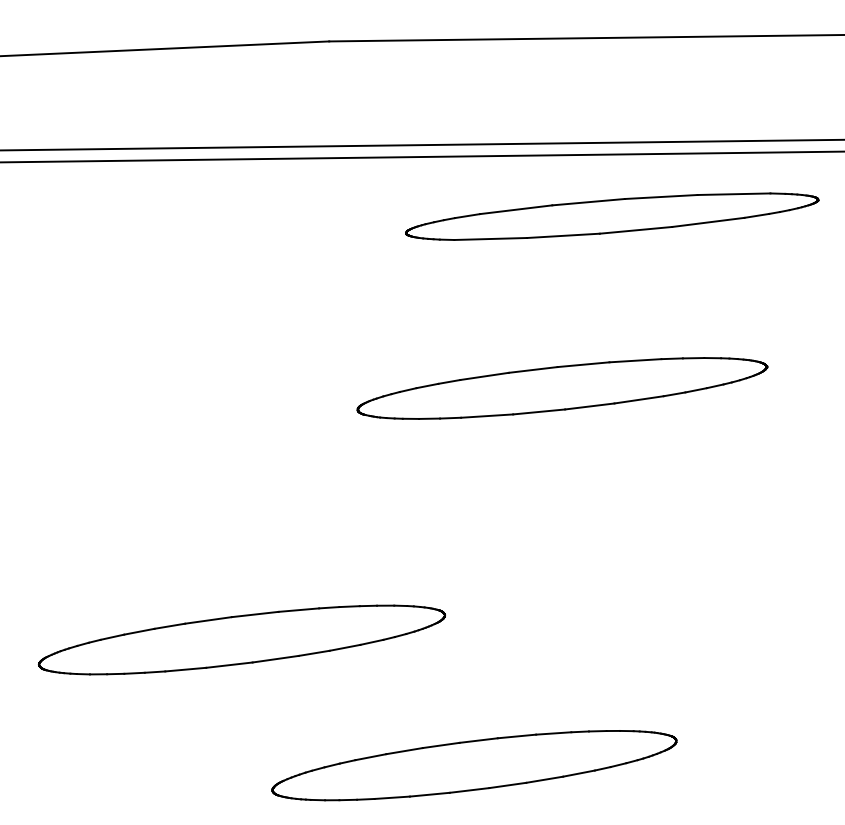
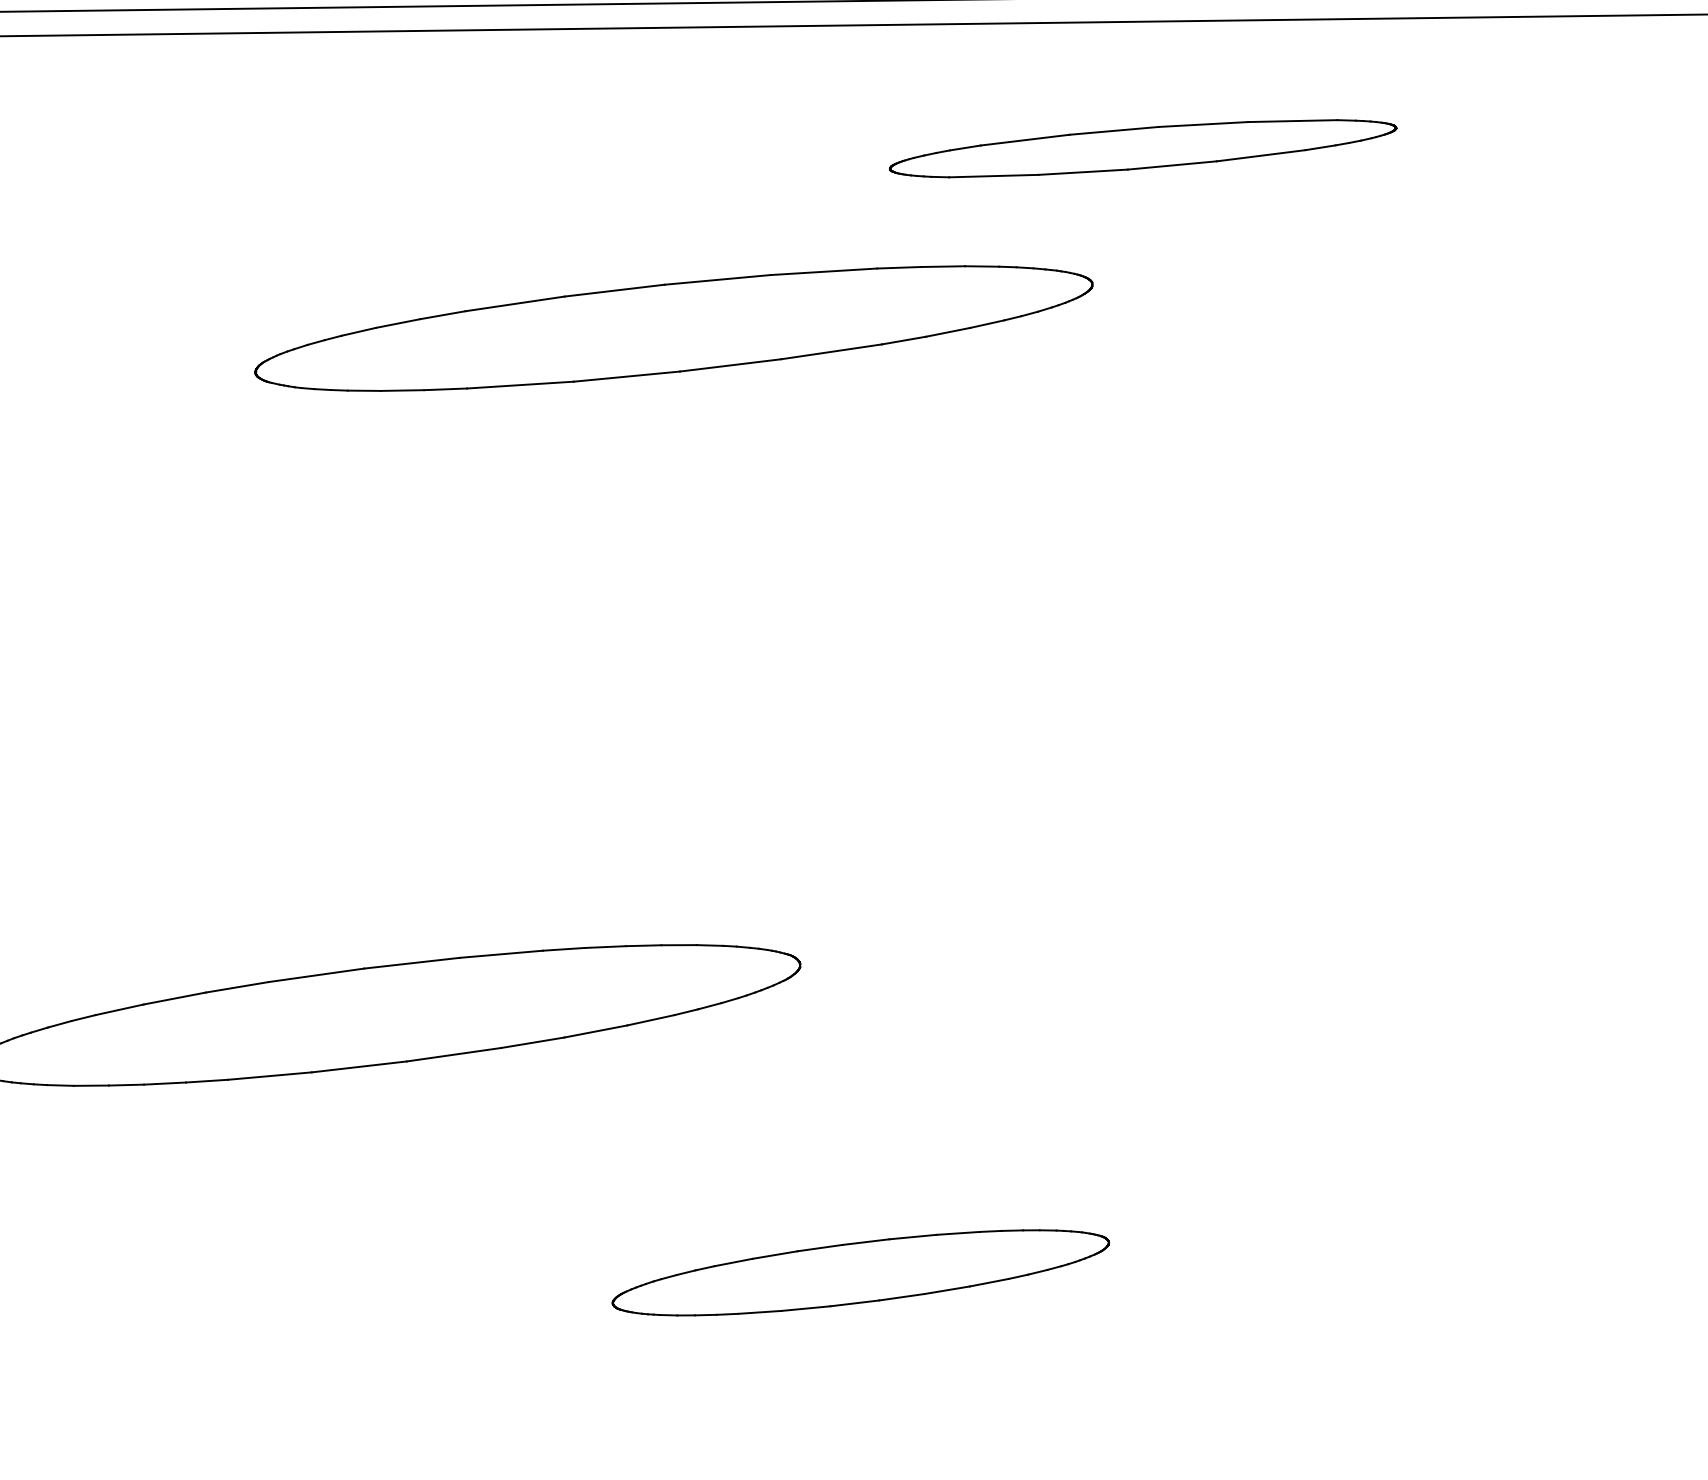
part: (612, 216) -> (1143, 148), size x0.6
part: (562, 388) -> (674, 328), moved
part: (474, 765) -> (860, 1272), size x0.6

